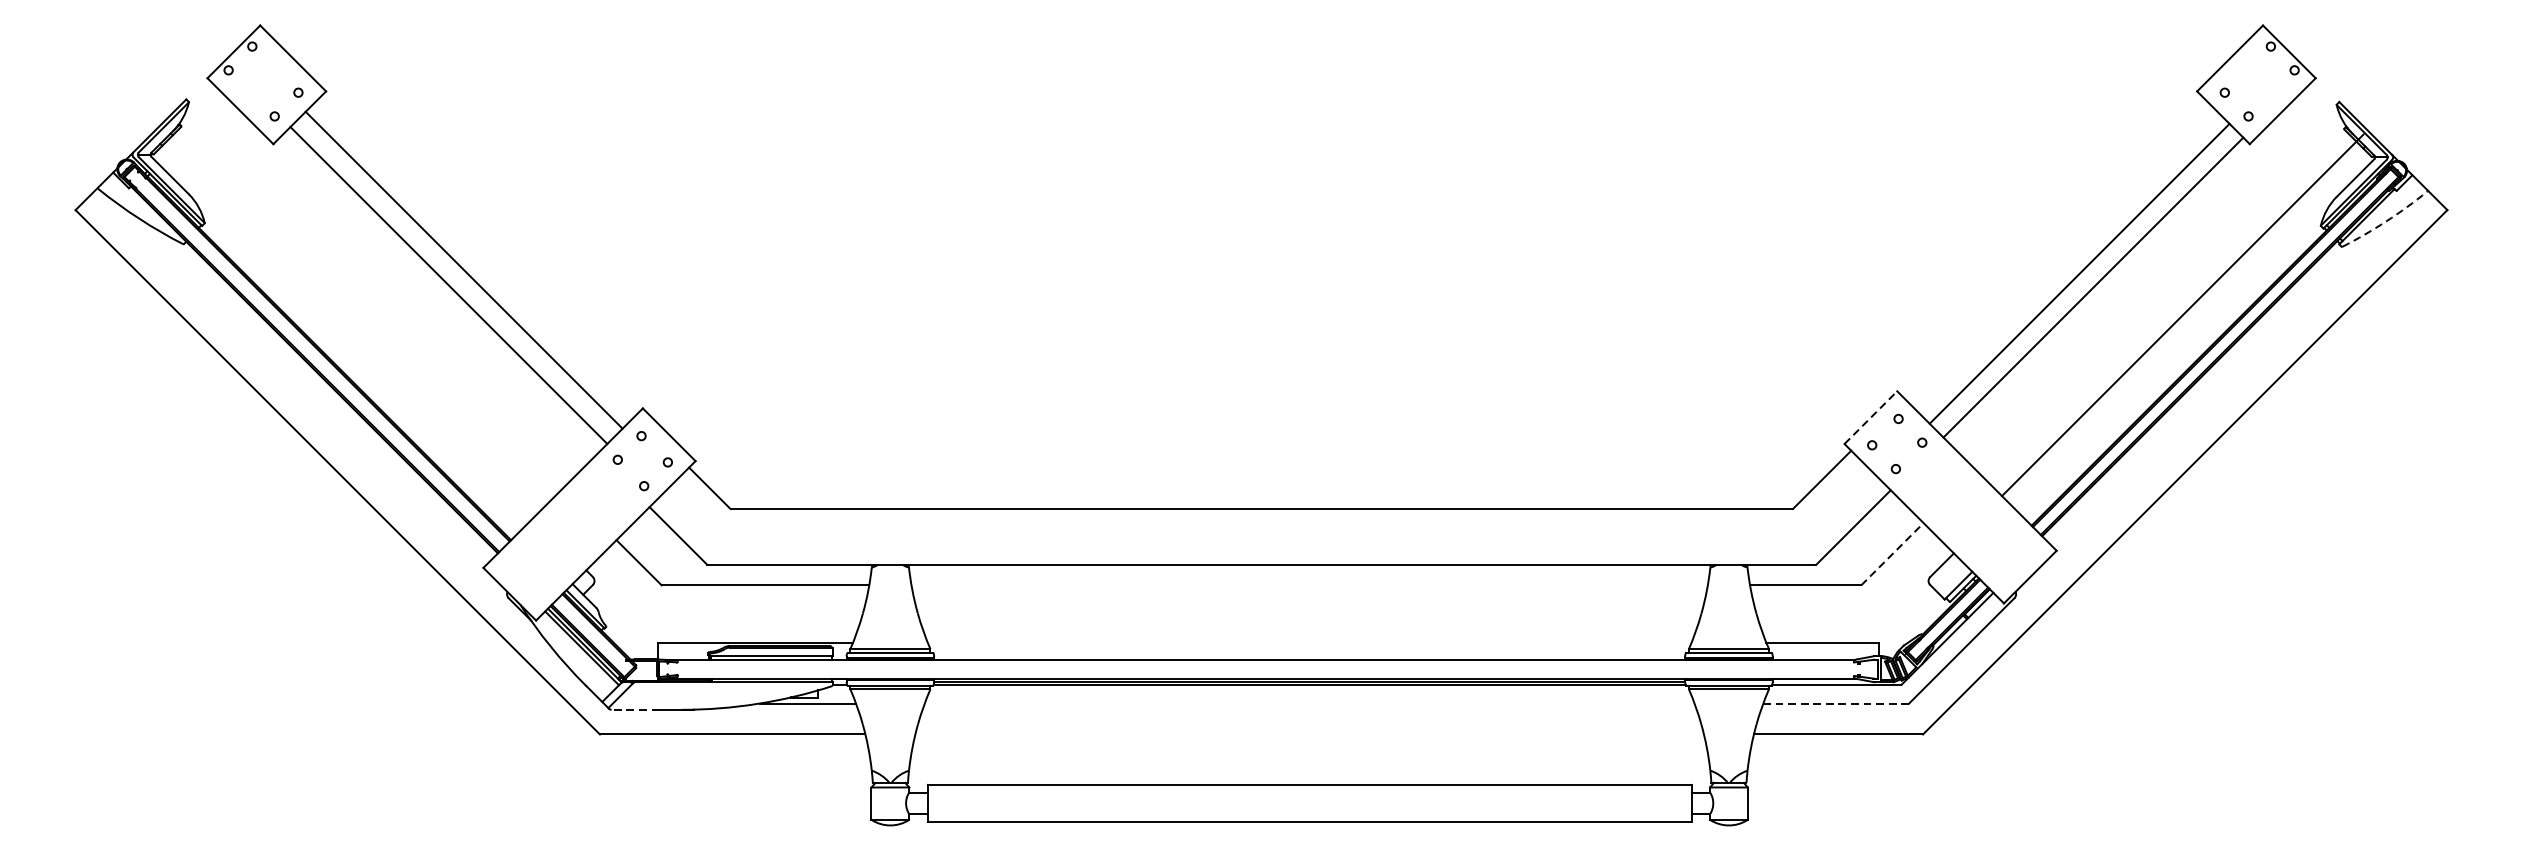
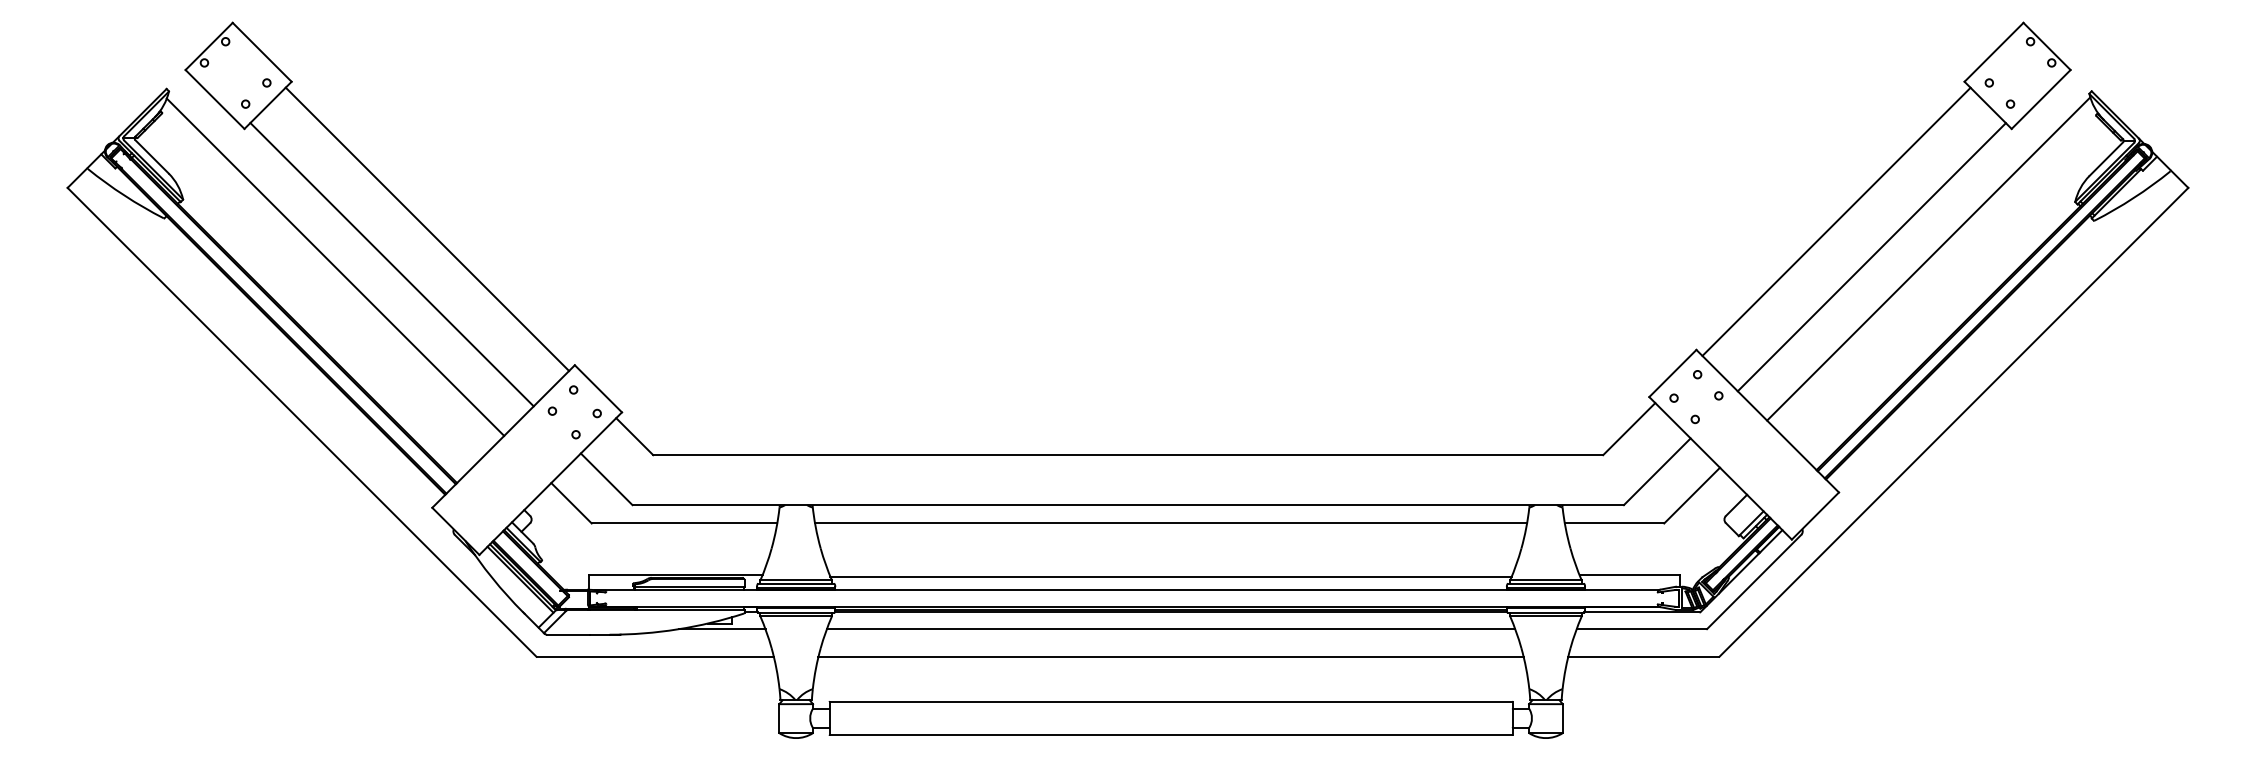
arc: (2386, 220) -> (2133, 197), dashed -> solid
line: (463, 270) -> (391, 264), moved
line: (2079, 273) -> (1836, 221), moved
line: (448, 285) -> (427, 229), moved
line: (375, 298) -> (335, 266), added
line: (2182, 314) -> (1928, 258), moved
line: (1871, 417) -> (1673, 373), dashed -> solid
line: (1892, 554) -> (1692, 495), dashed -> solid
line: (1310, 585) -> (1171, 523), added
line: (1309, 644) -> (1170, 576), added
line: (1309, 703) -> (1170, 629), added
line: (1835, 703) -> (1641, 629), dashed -> solid
line: (634, 709) -> (567, 634), dashed -> solid
line: (1309, 734) -> (1170, 656), added

